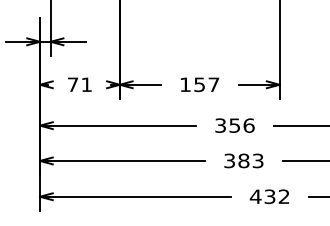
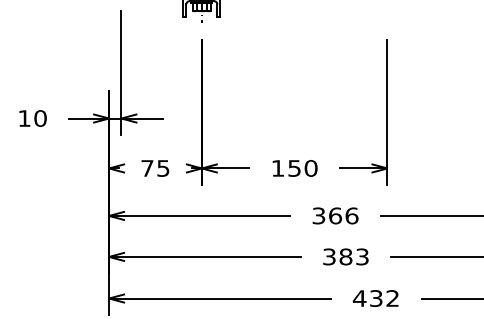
text: (86, 84) -> (163, 168), 71 -> 75
text: (213, 84) -> (310, 168), 157 -> 150
text: (234, 125) -> (335, 215), 356 -> 366

